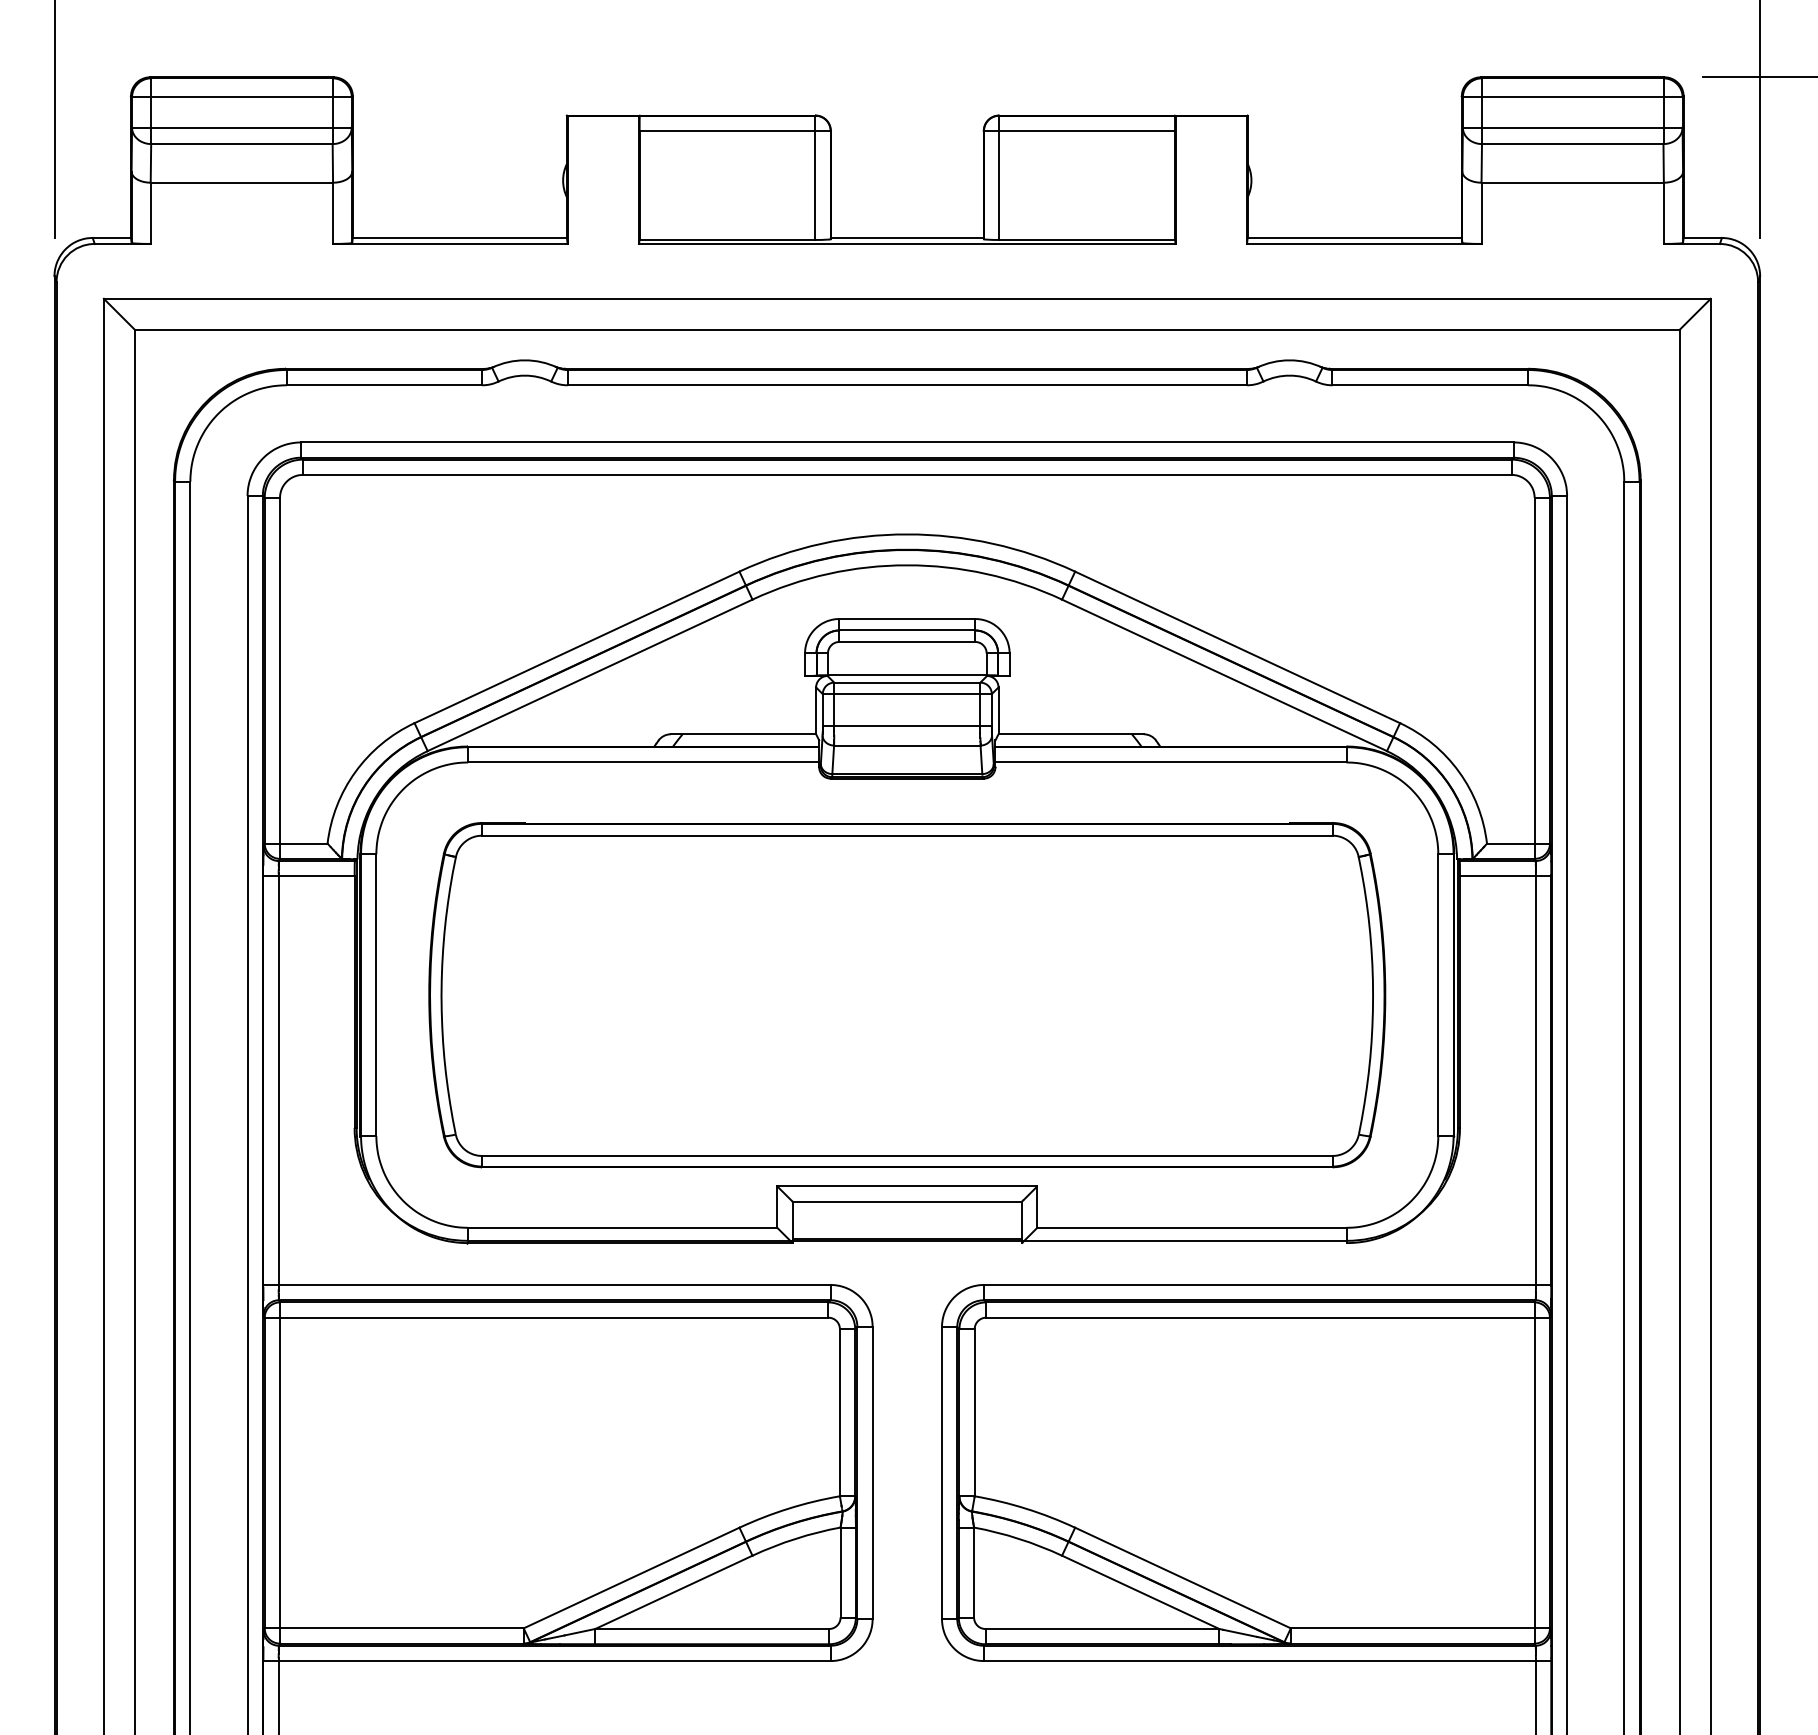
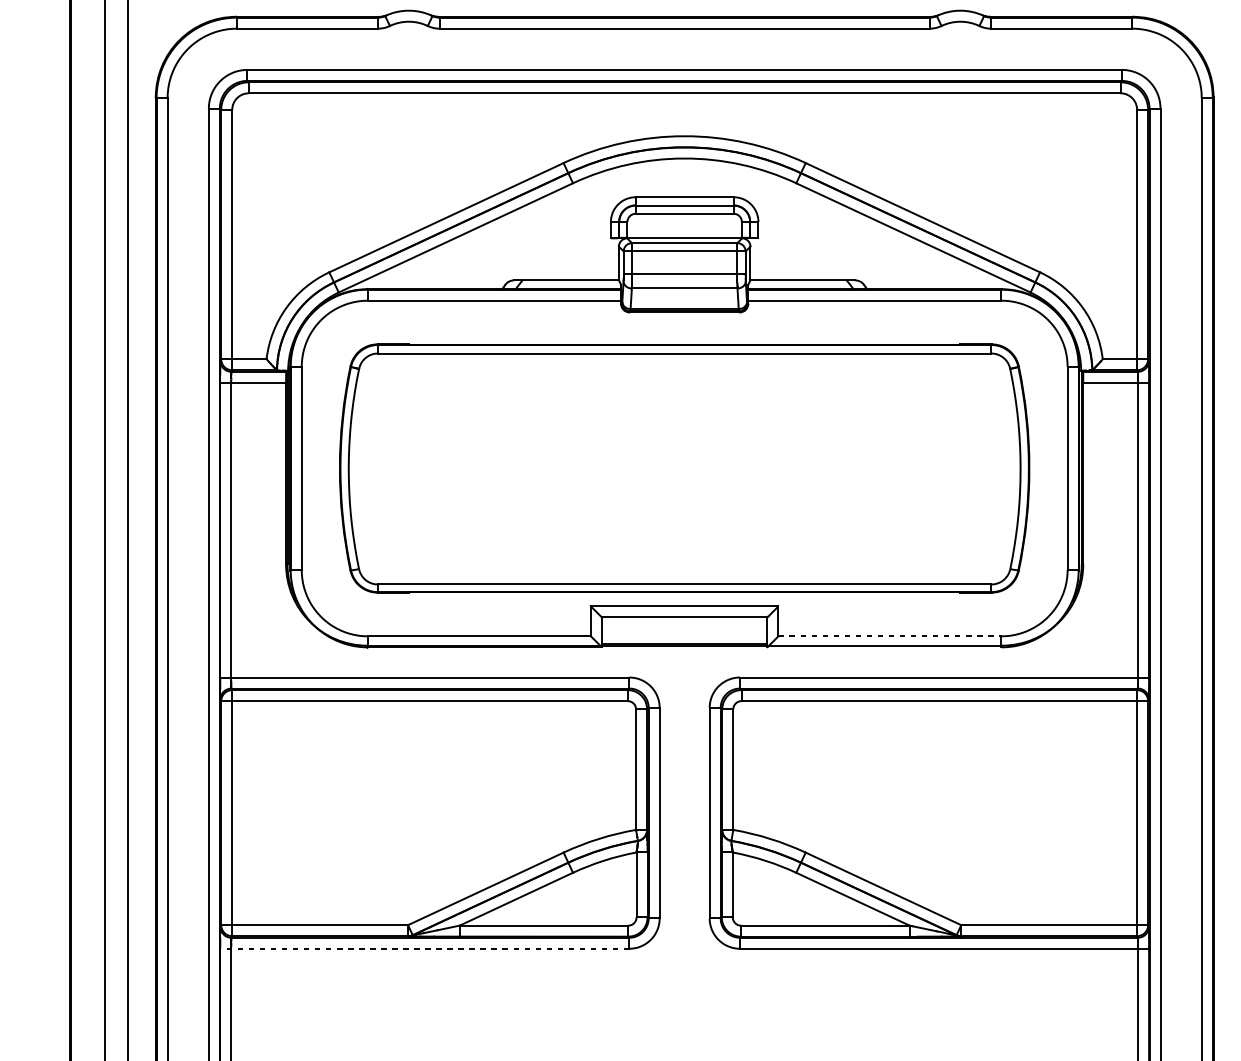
line: (1191, 1227) -> (889, 636), solid -> dashed
line: (546, 1661) -> (424, 949), solid -> dashed

